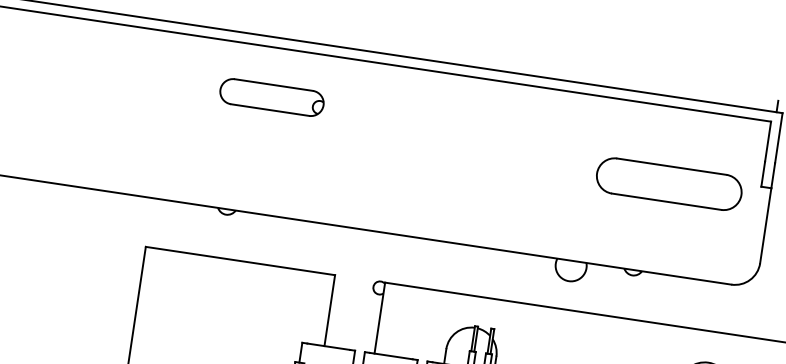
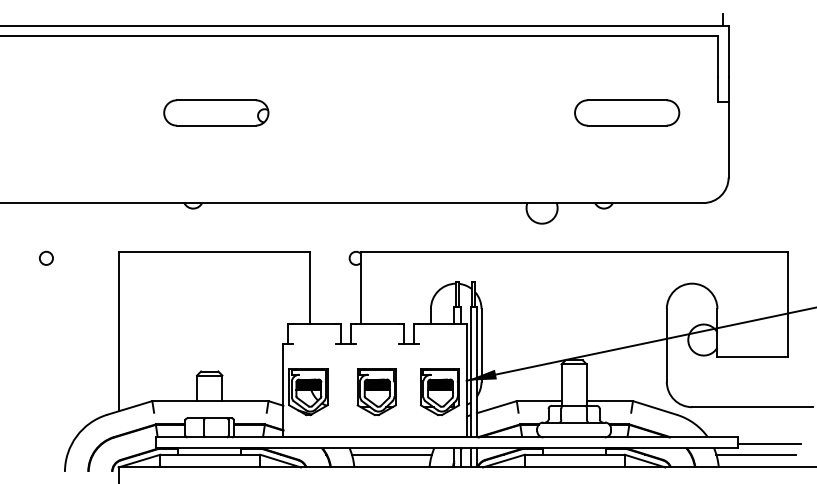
part: (272, 97) -> (216, 112), moved
part: (669, 183) -> (627, 112), size x0.71
circle: (73, 241) -> (46, 257), added

